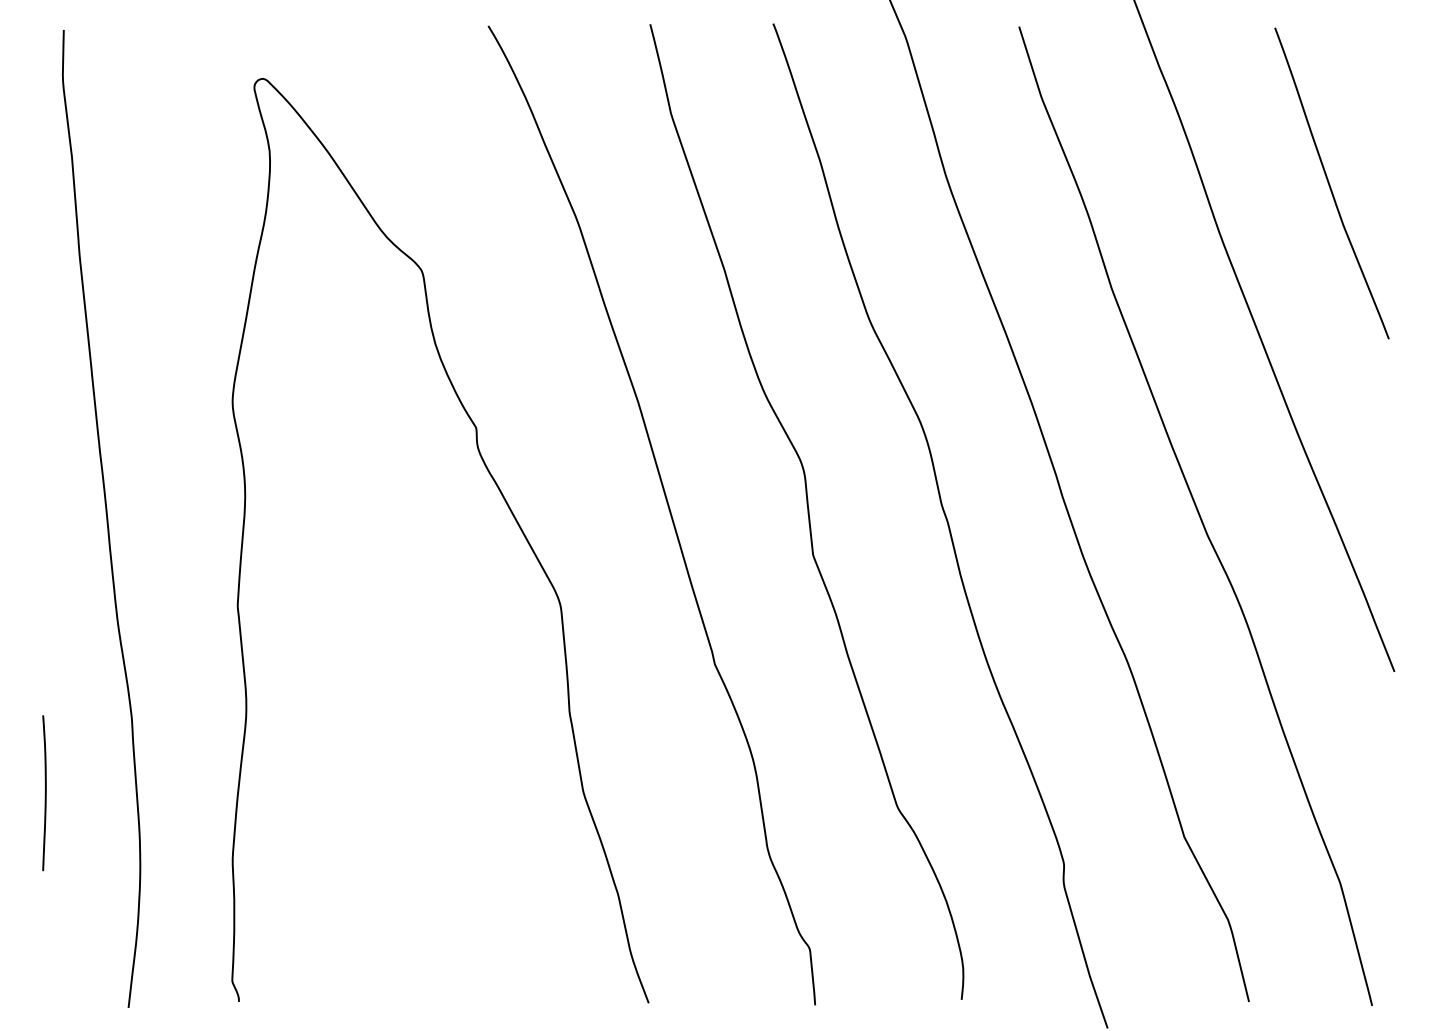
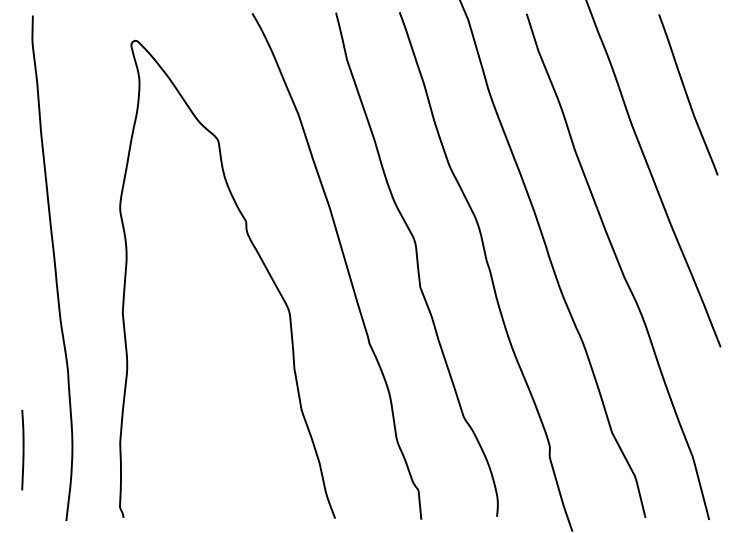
line: (43, 792) -> (22, 449), moved

